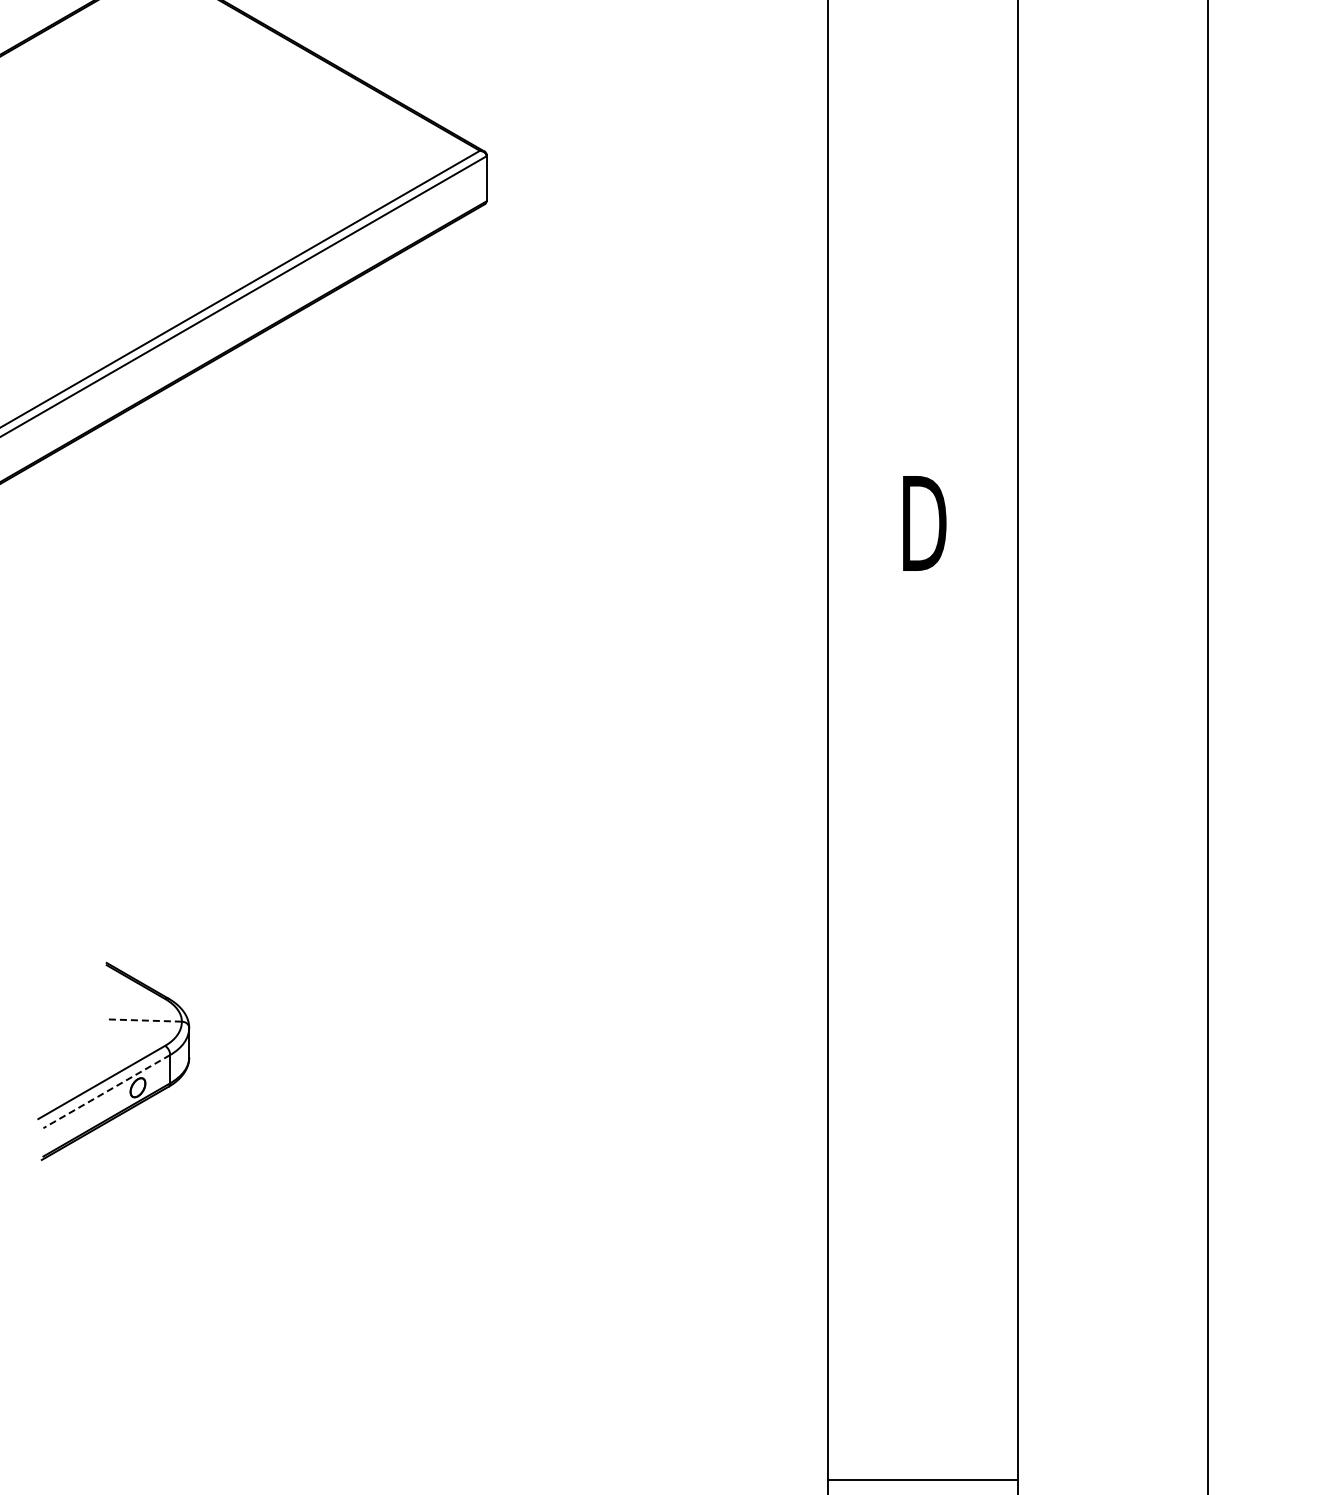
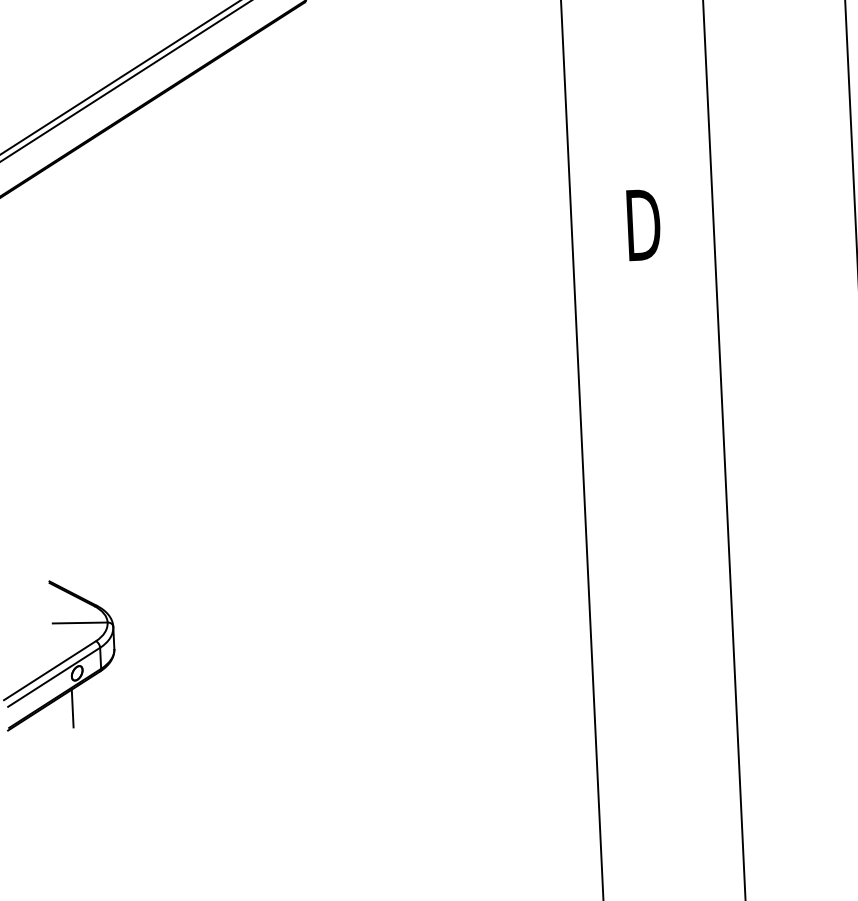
line: (145, 1020) -> (80, 622), dashed -> solid
line: (106, 1091) -> (53, 677), dashed -> solid
line: (129, 1134) -> (72, 708), added

